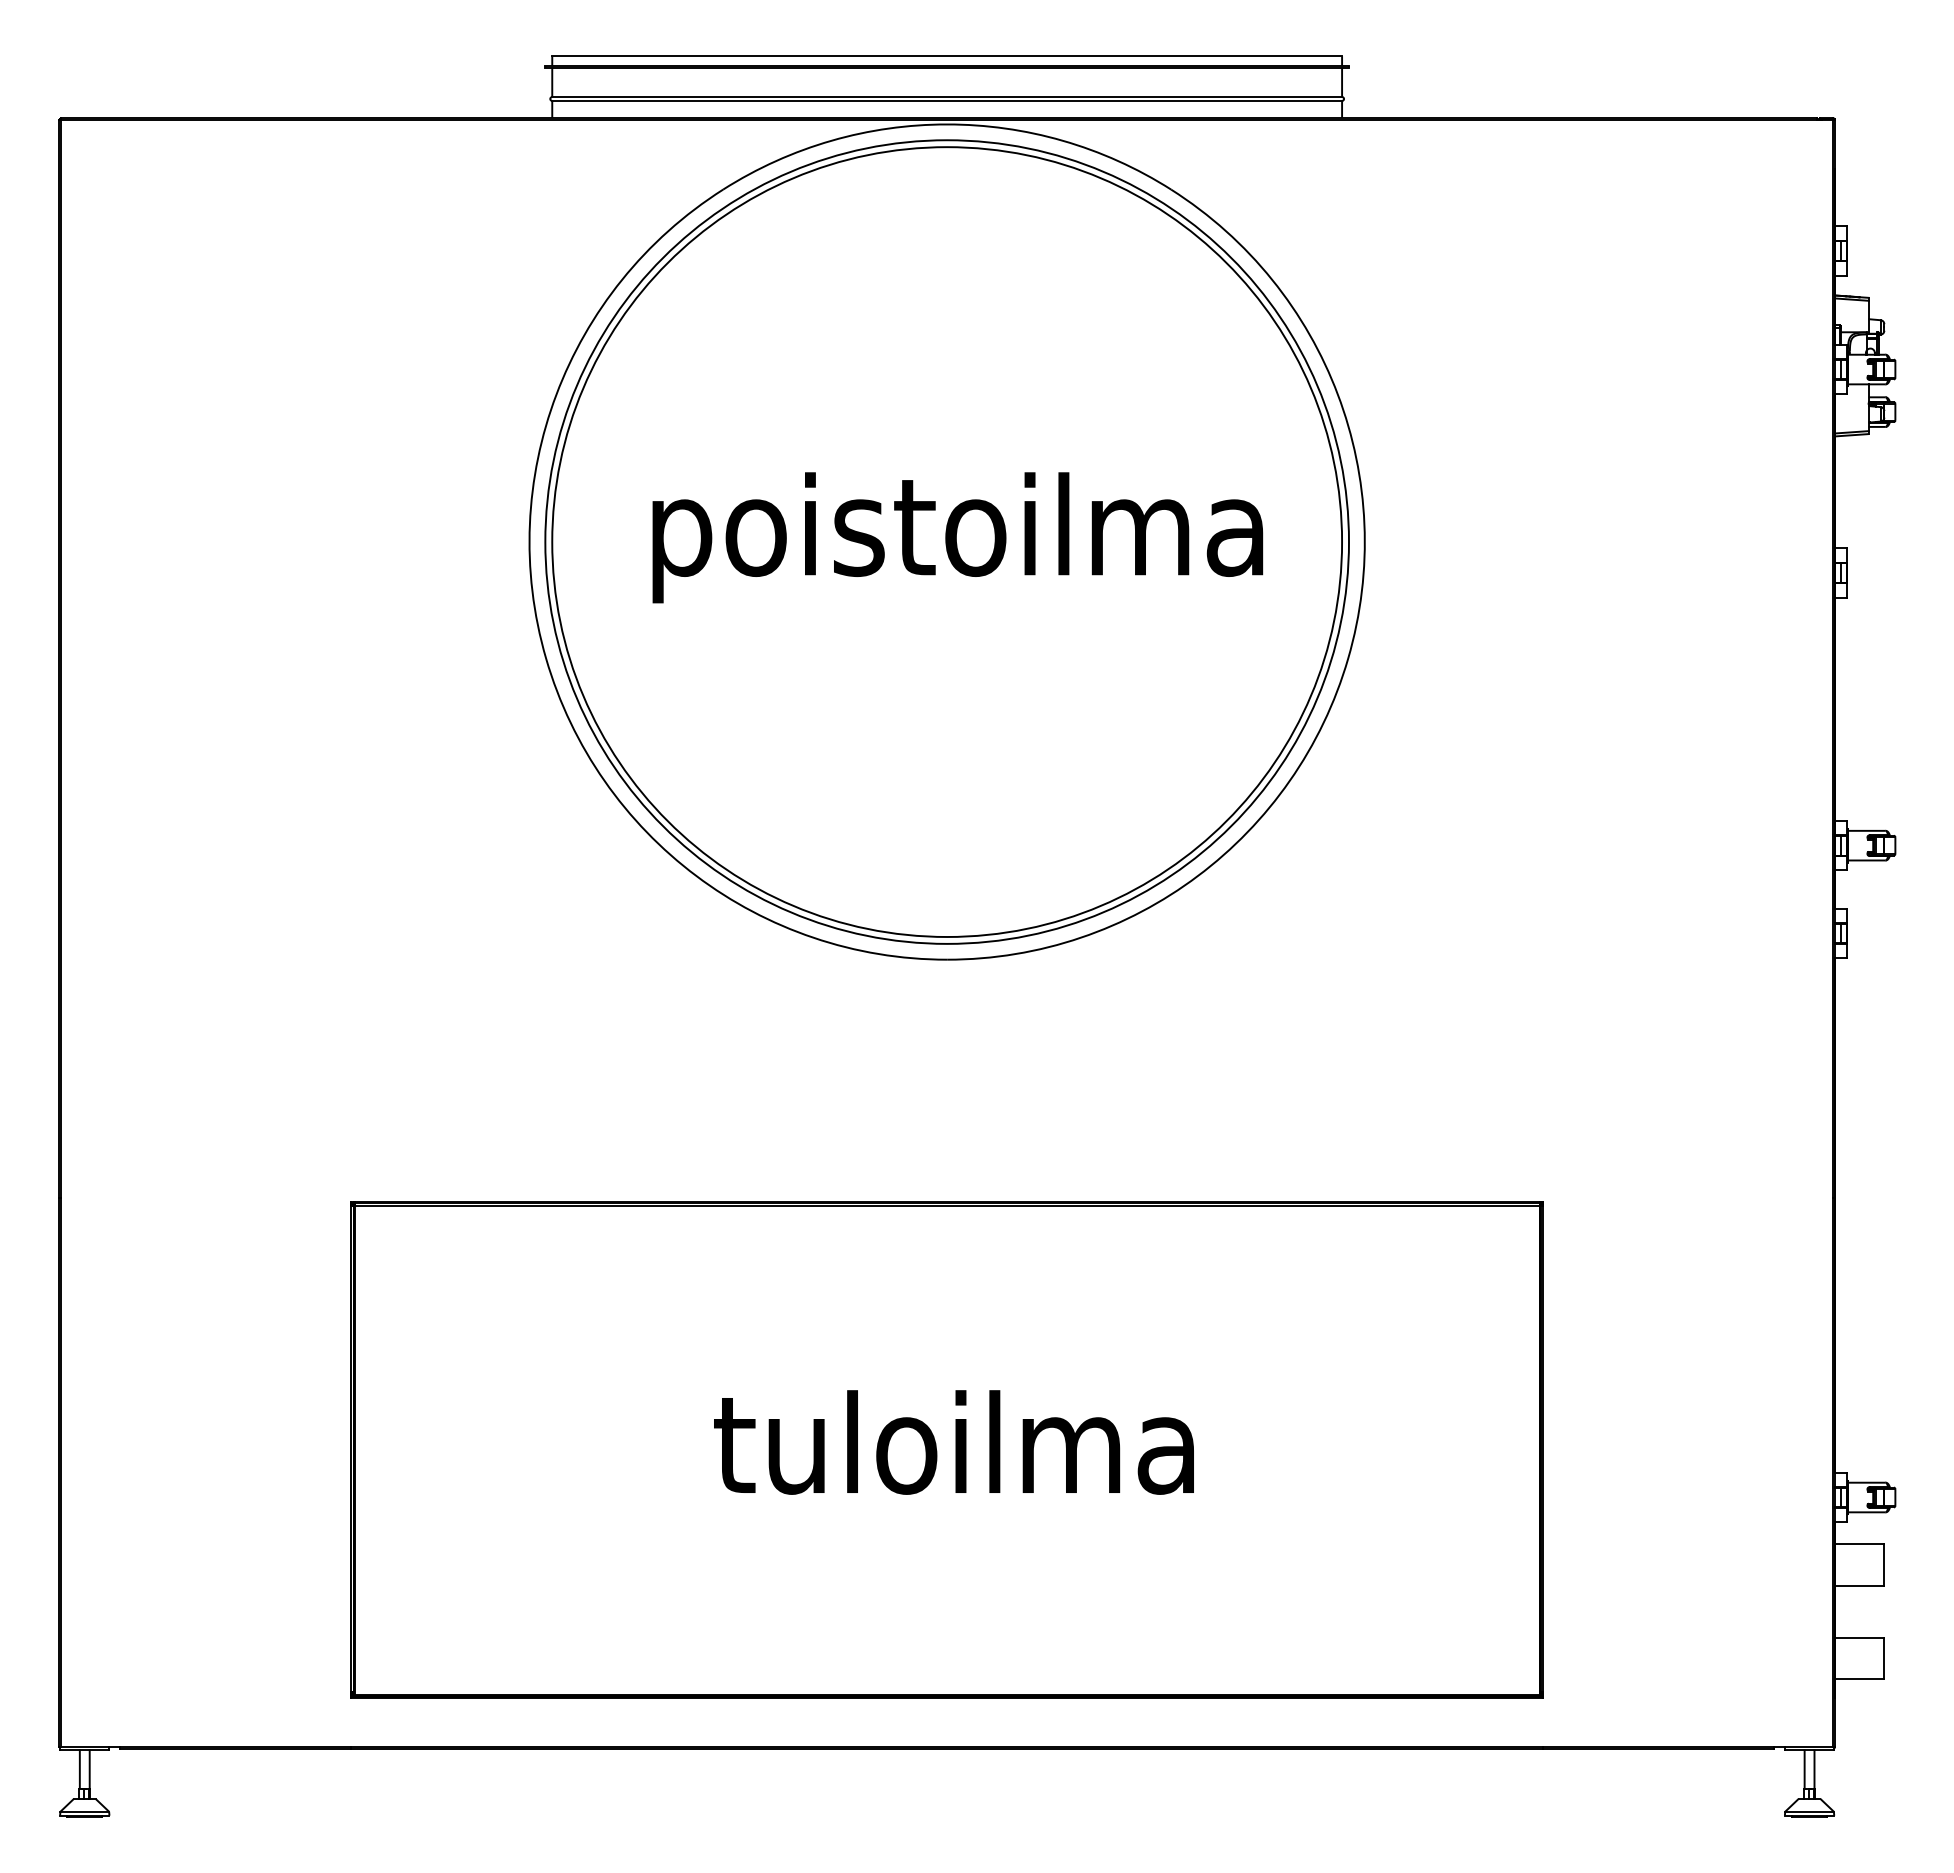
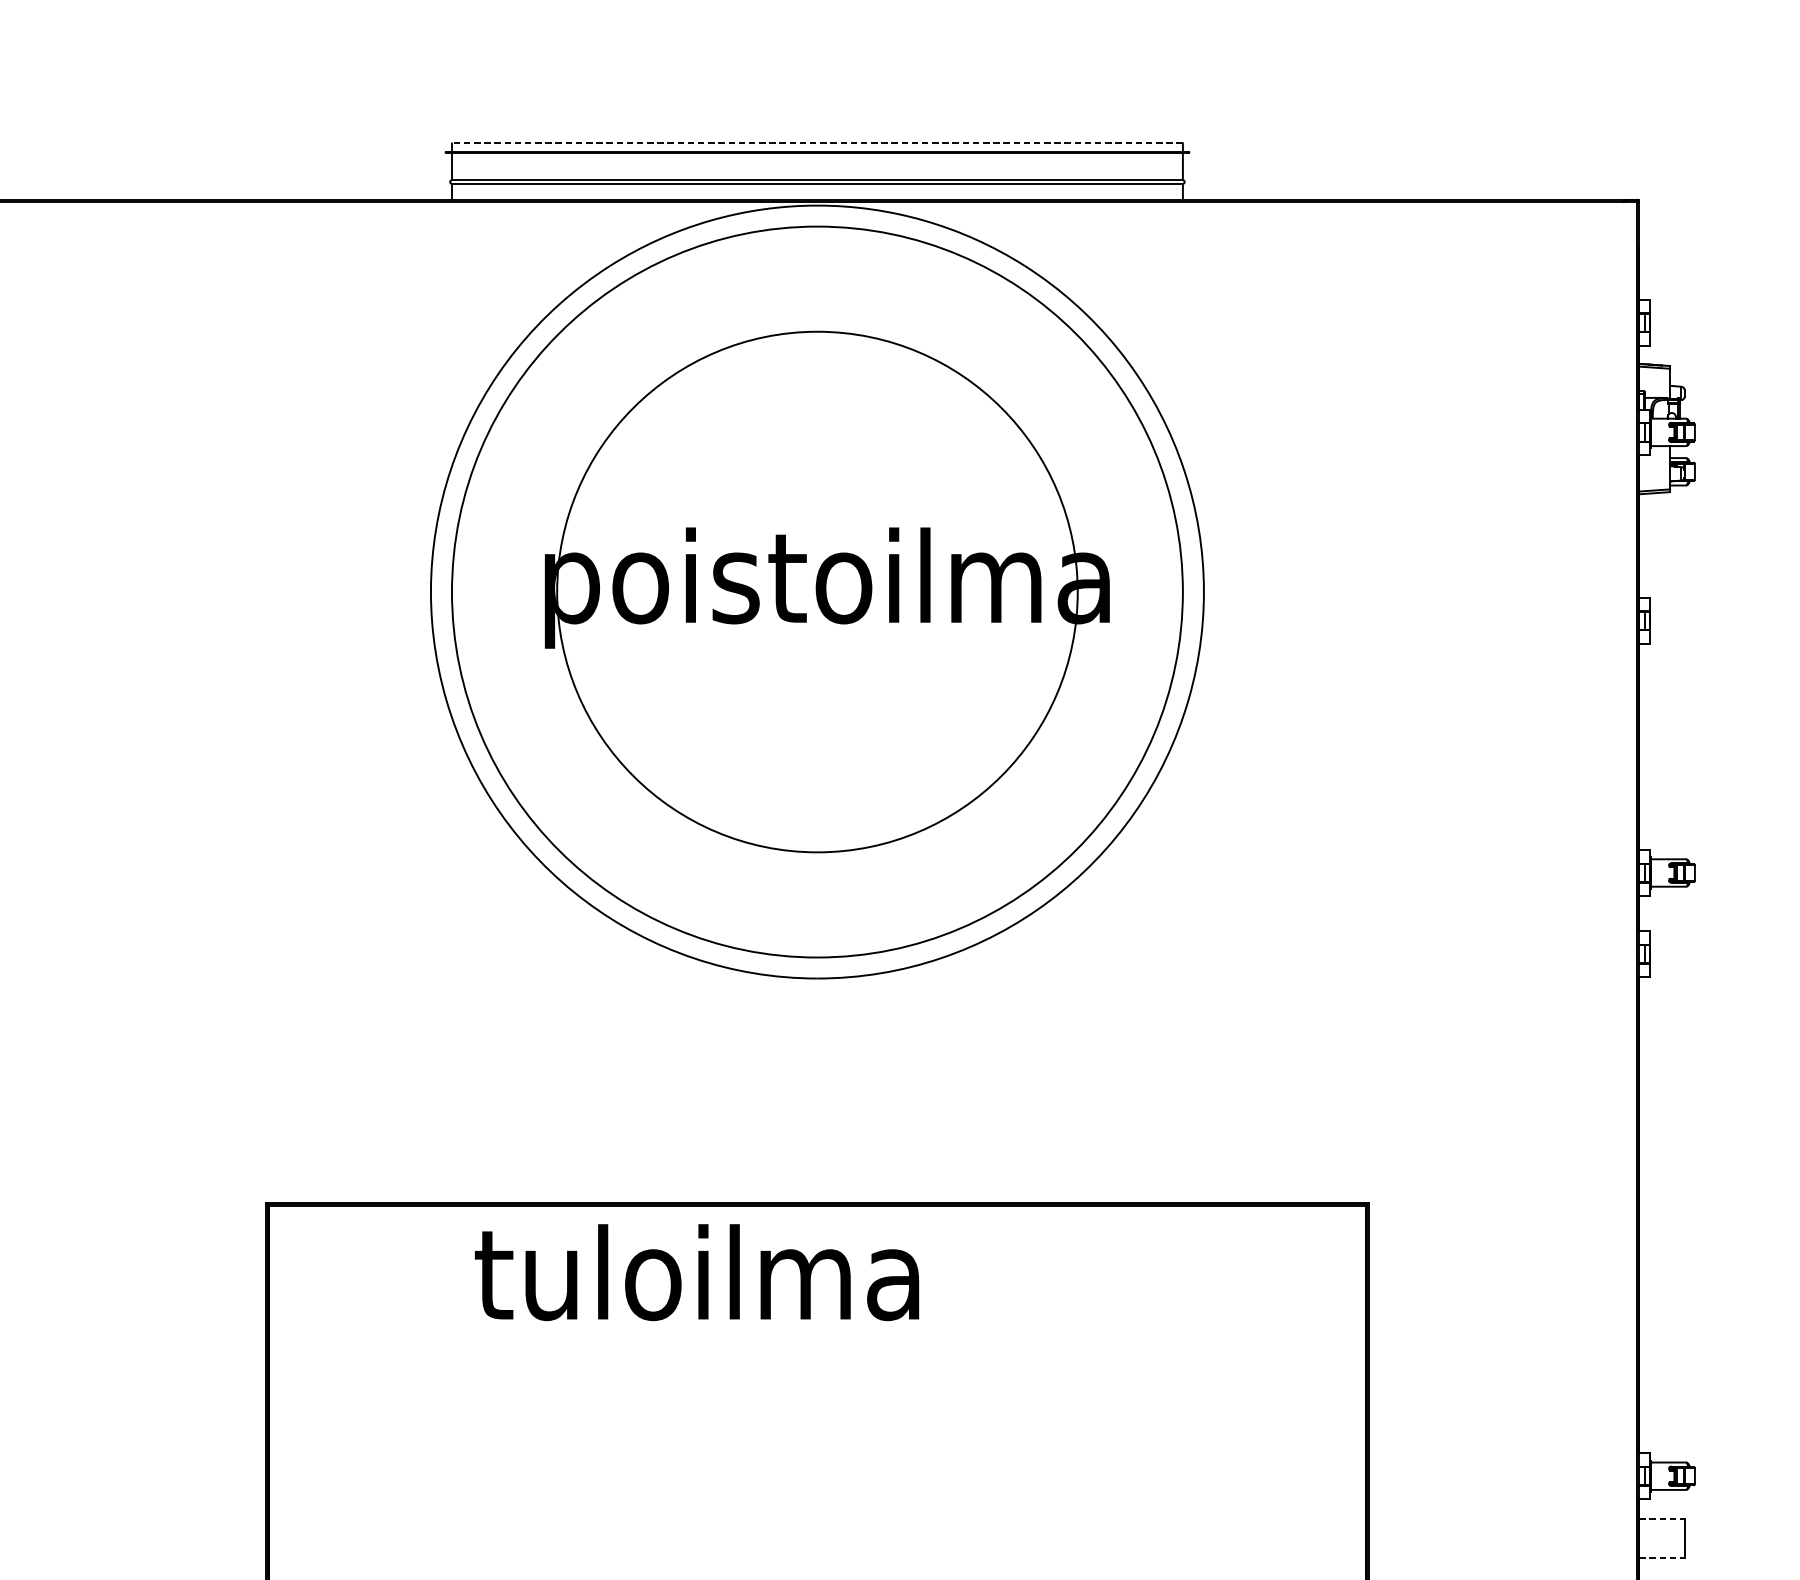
line: (947, 56) -> (817, 142), solid -> dashed
circle: (946, 541) -> (816, 591), size x0.7
text: (953, 1442) -> (696, 1272), moved
line: (1859, 1544) -> (1661, 1519), solid -> dashed
line: (1859, 1585) -> (1661, 1557), solid -> dashed

